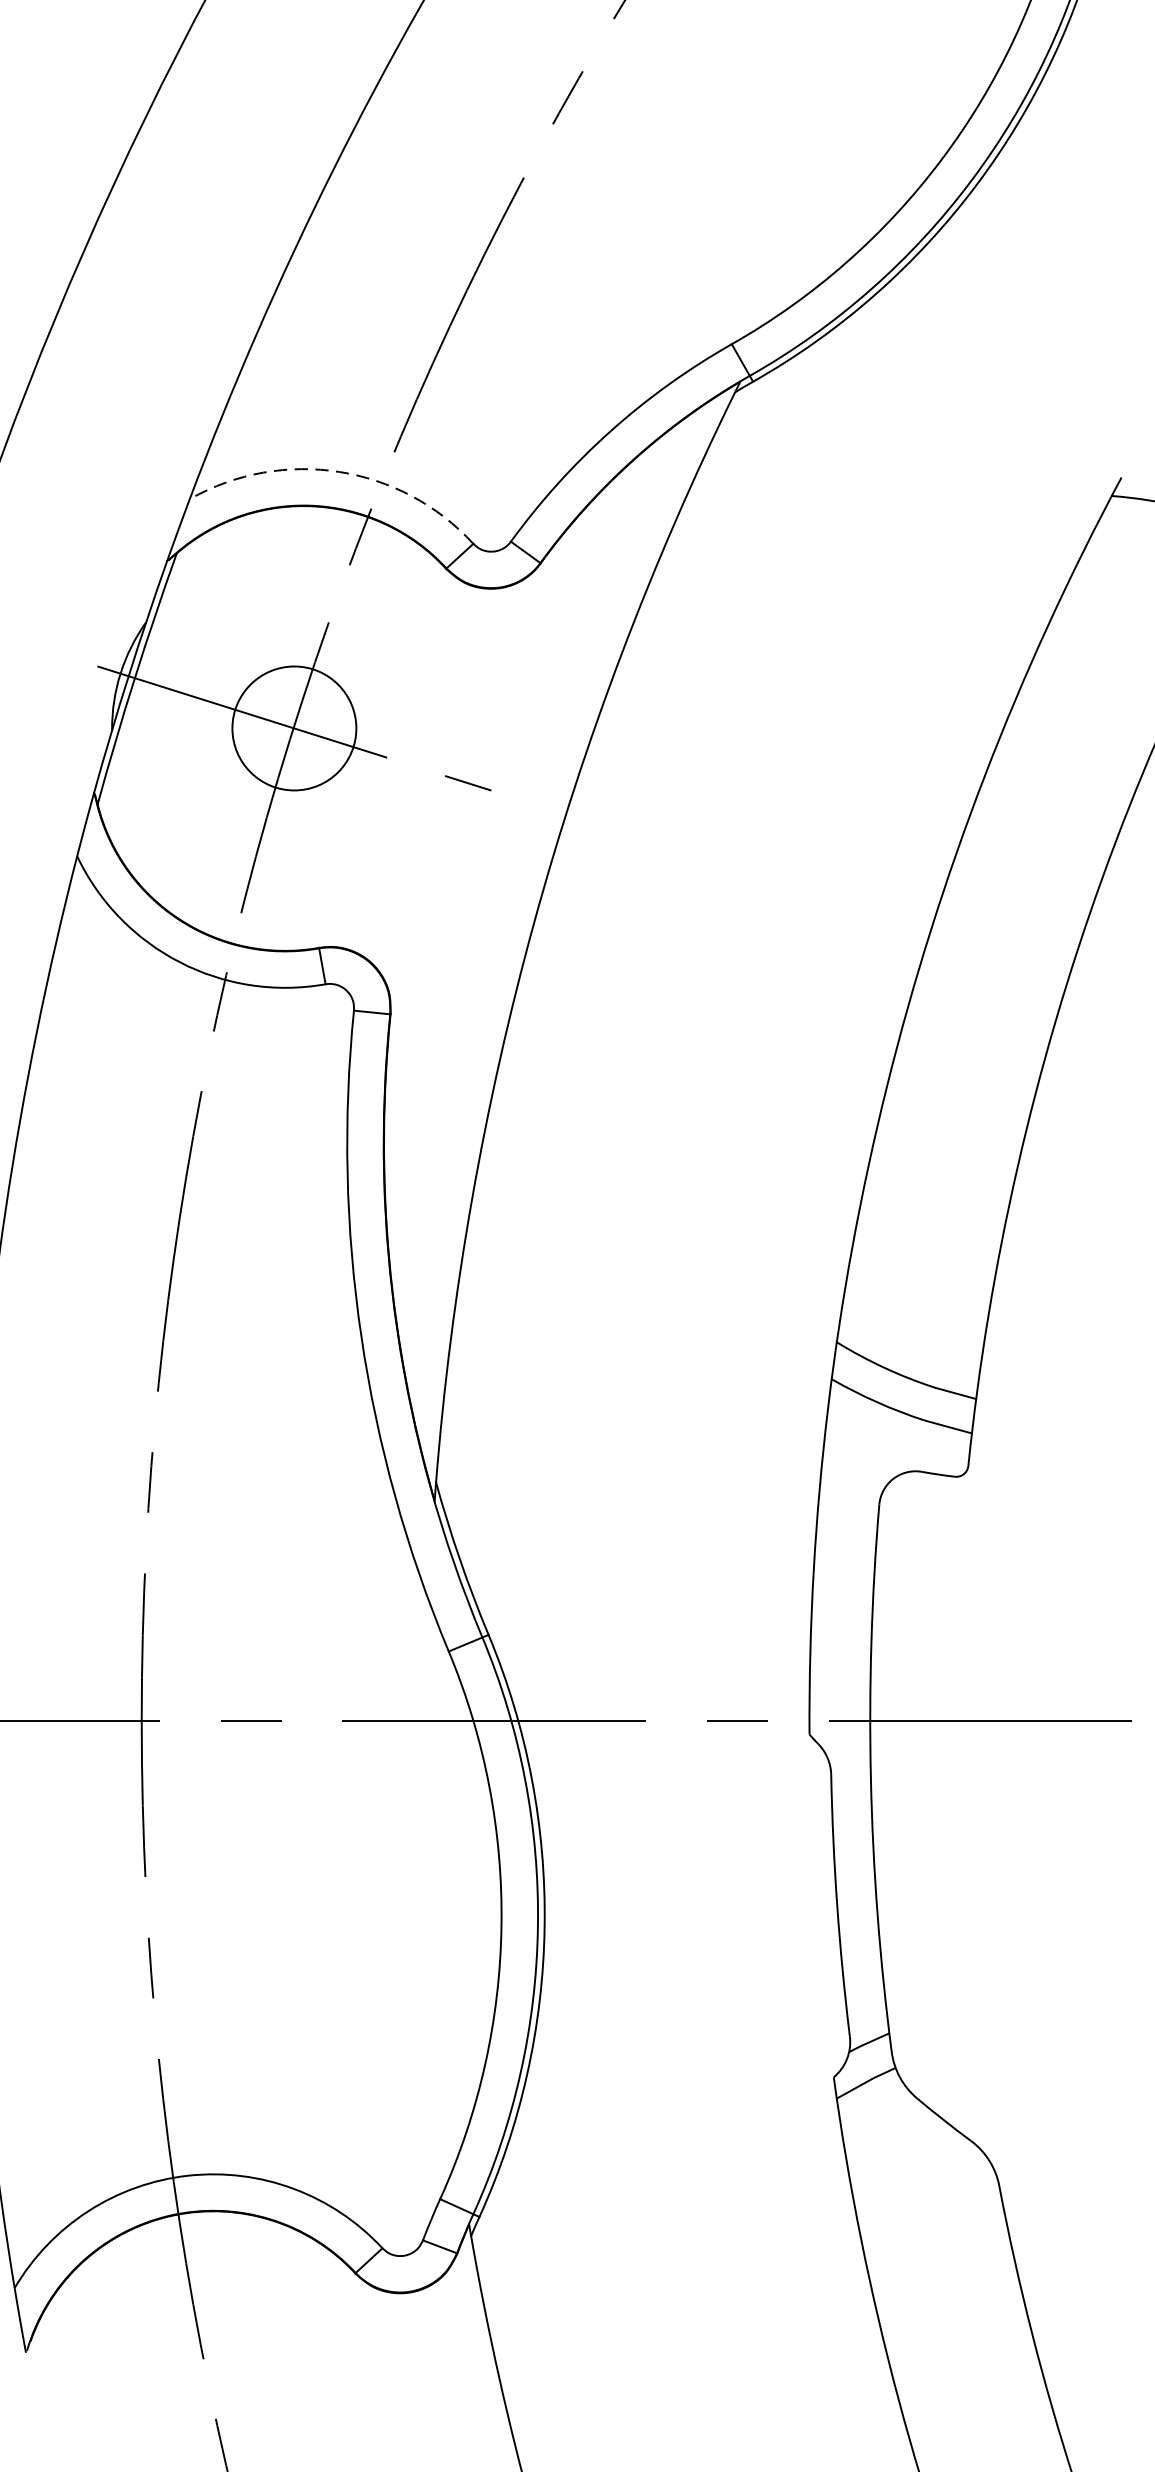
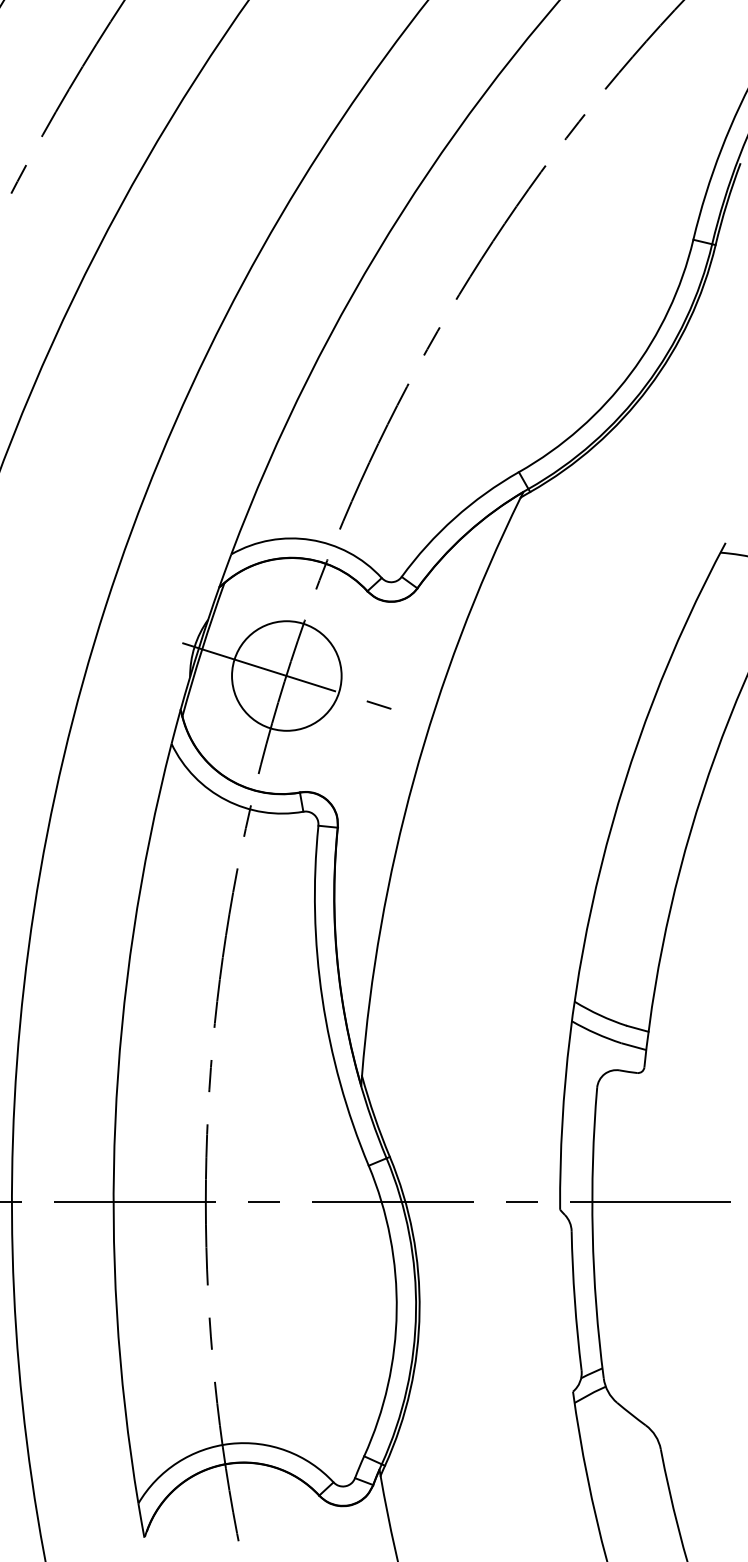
arc: (338, 471) -> (310, 539), dashed -> solid
circle: (293, 727) -> (286, 675), size x1.67

